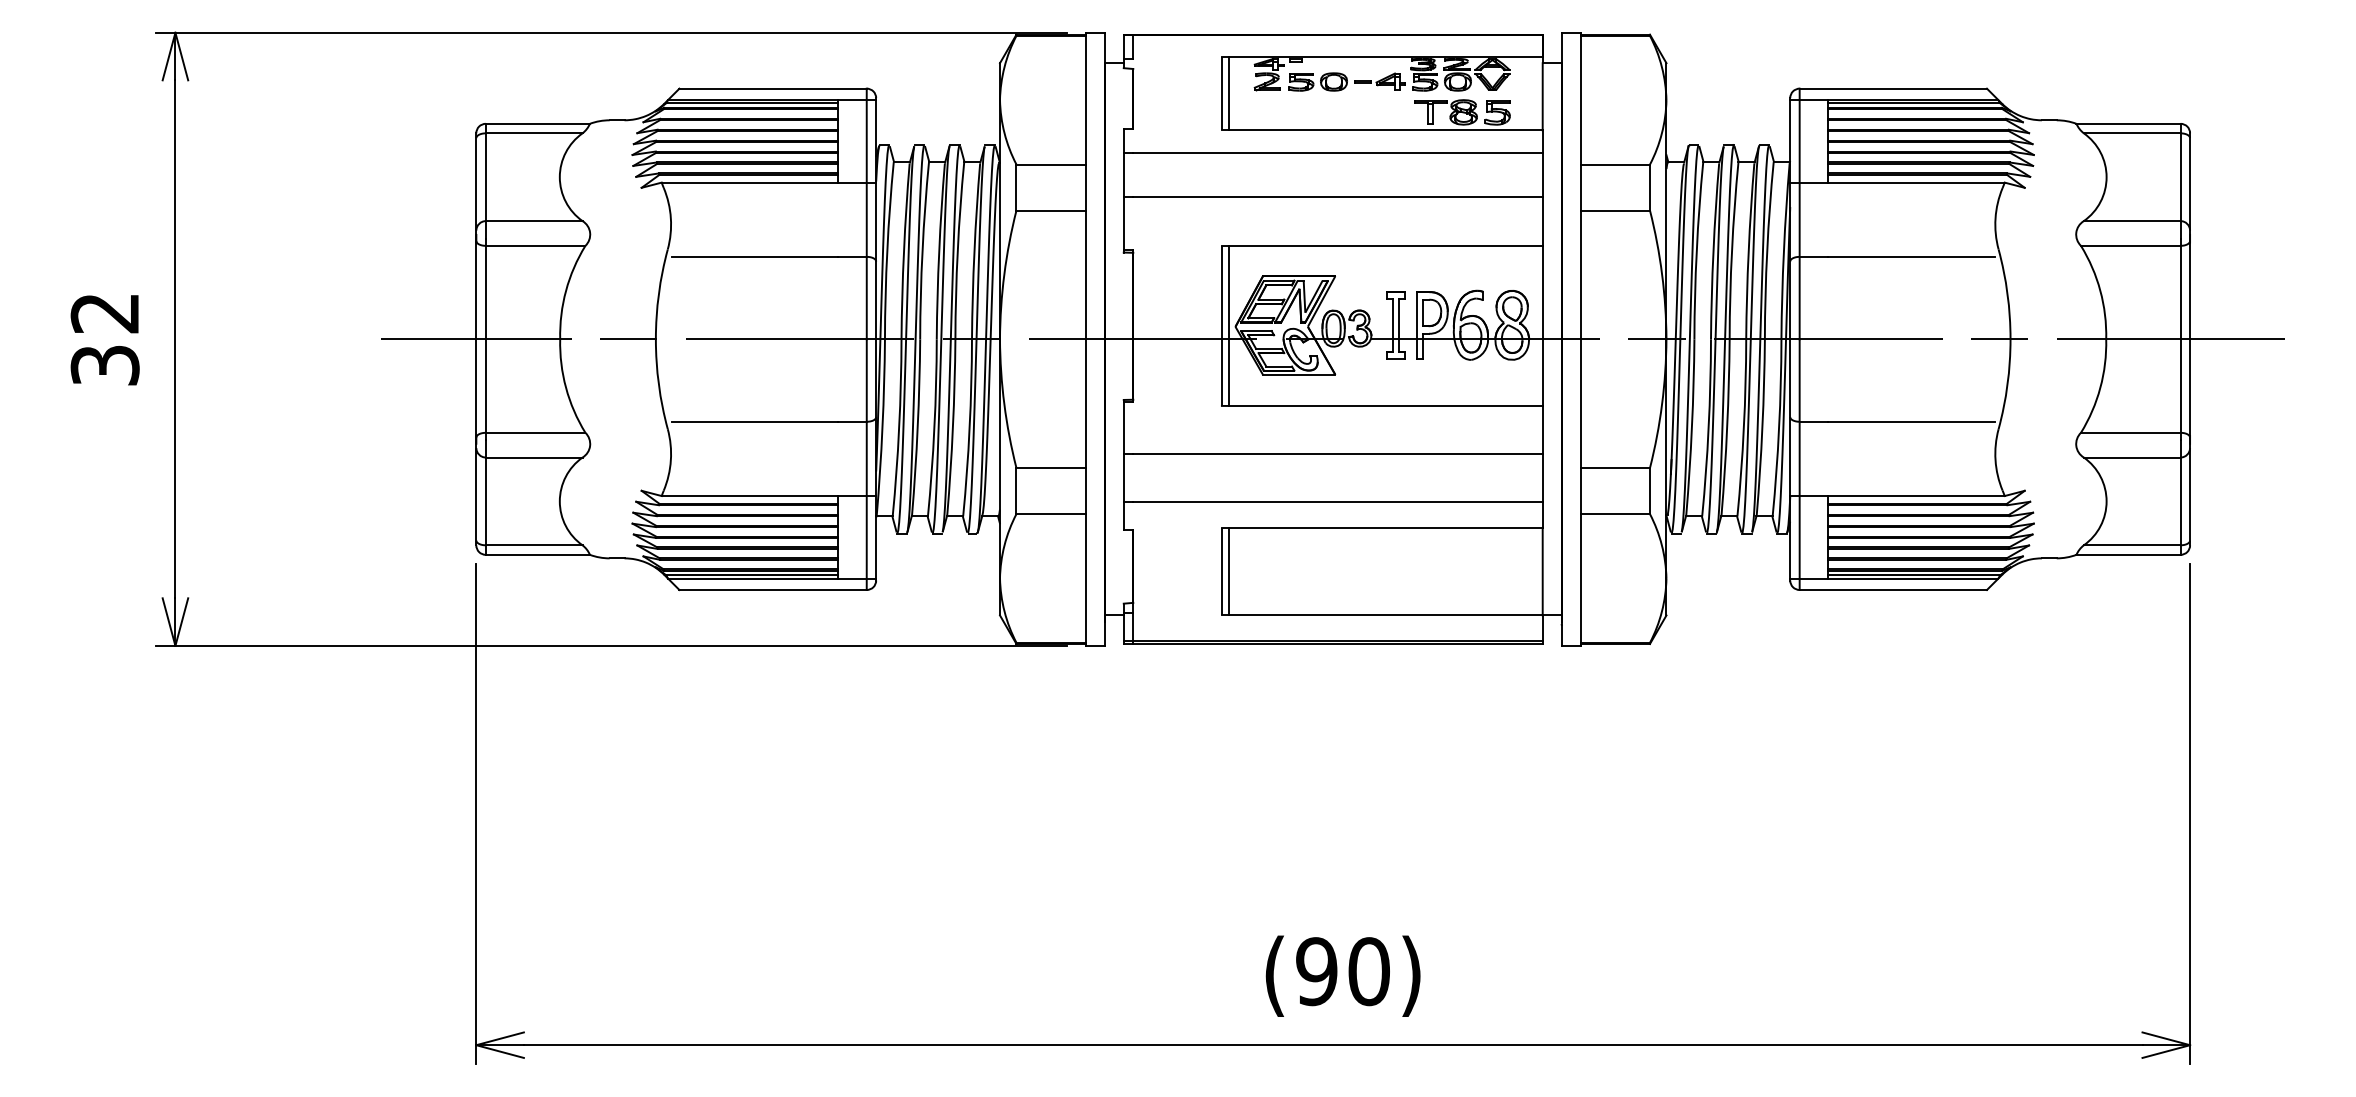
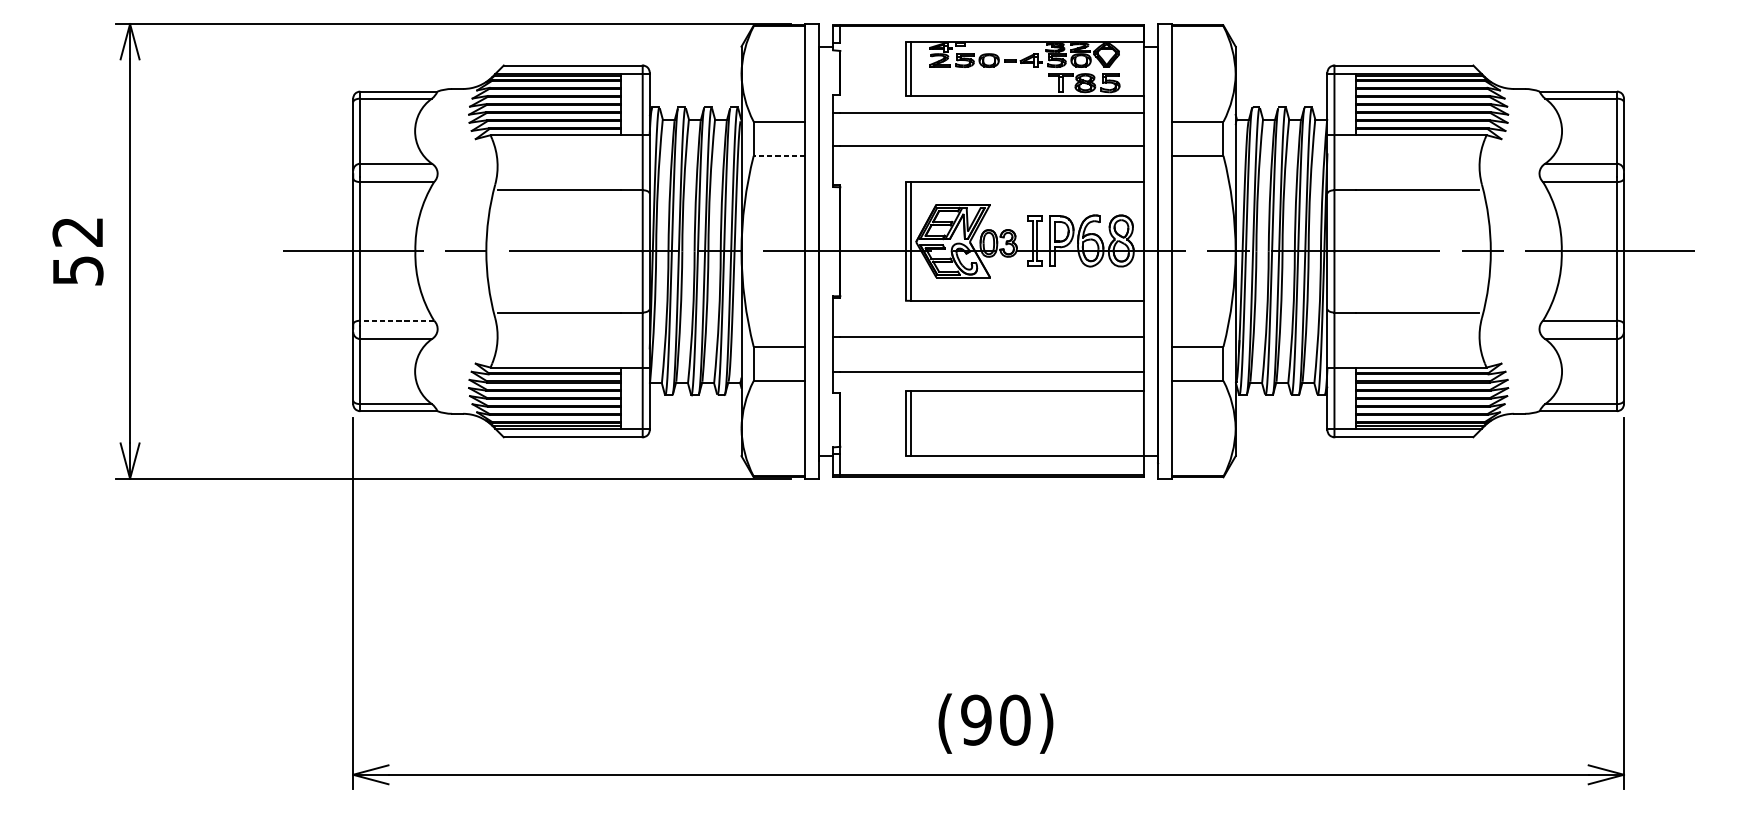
line: (1051, 210) -> (779, 155), solid -> dashed
text: (104, 364) -> (77, 270), 32 -> 52
line: (535, 432) -> (397, 320), solid -> dashed

